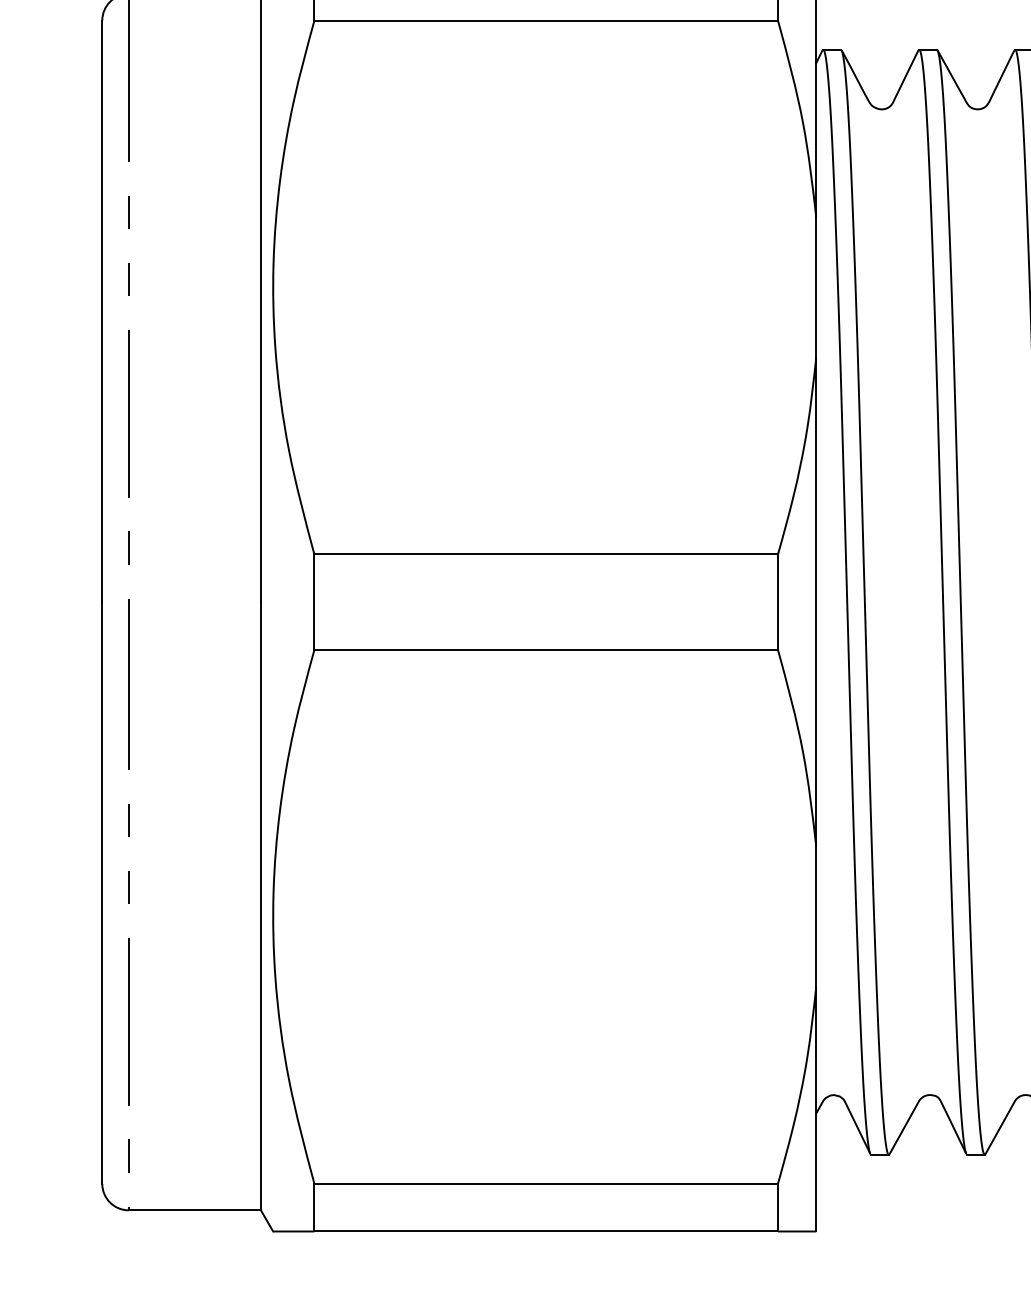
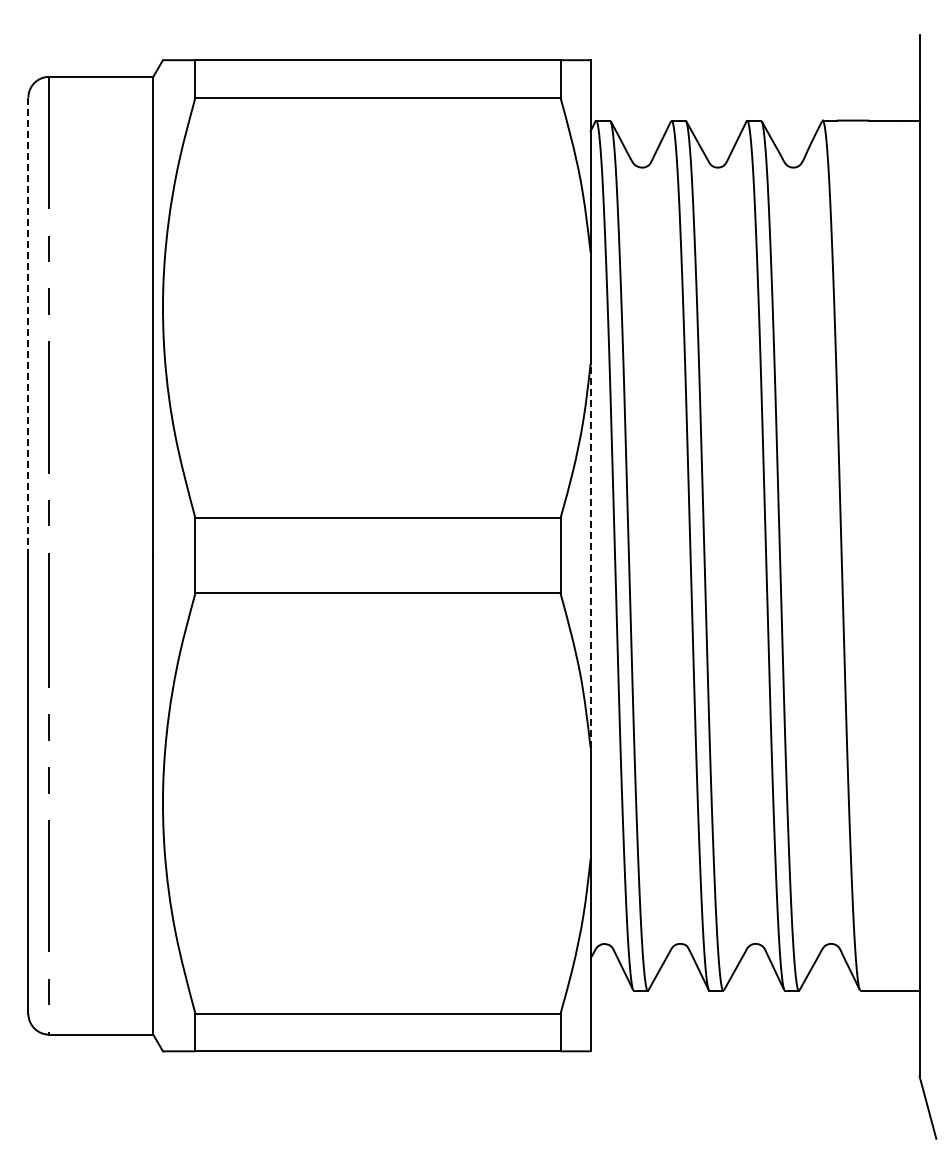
line: (102, 312) -> (28, 327), solid -> dashed
line: (816, 601) -> (590, 555), solid -> dashed

